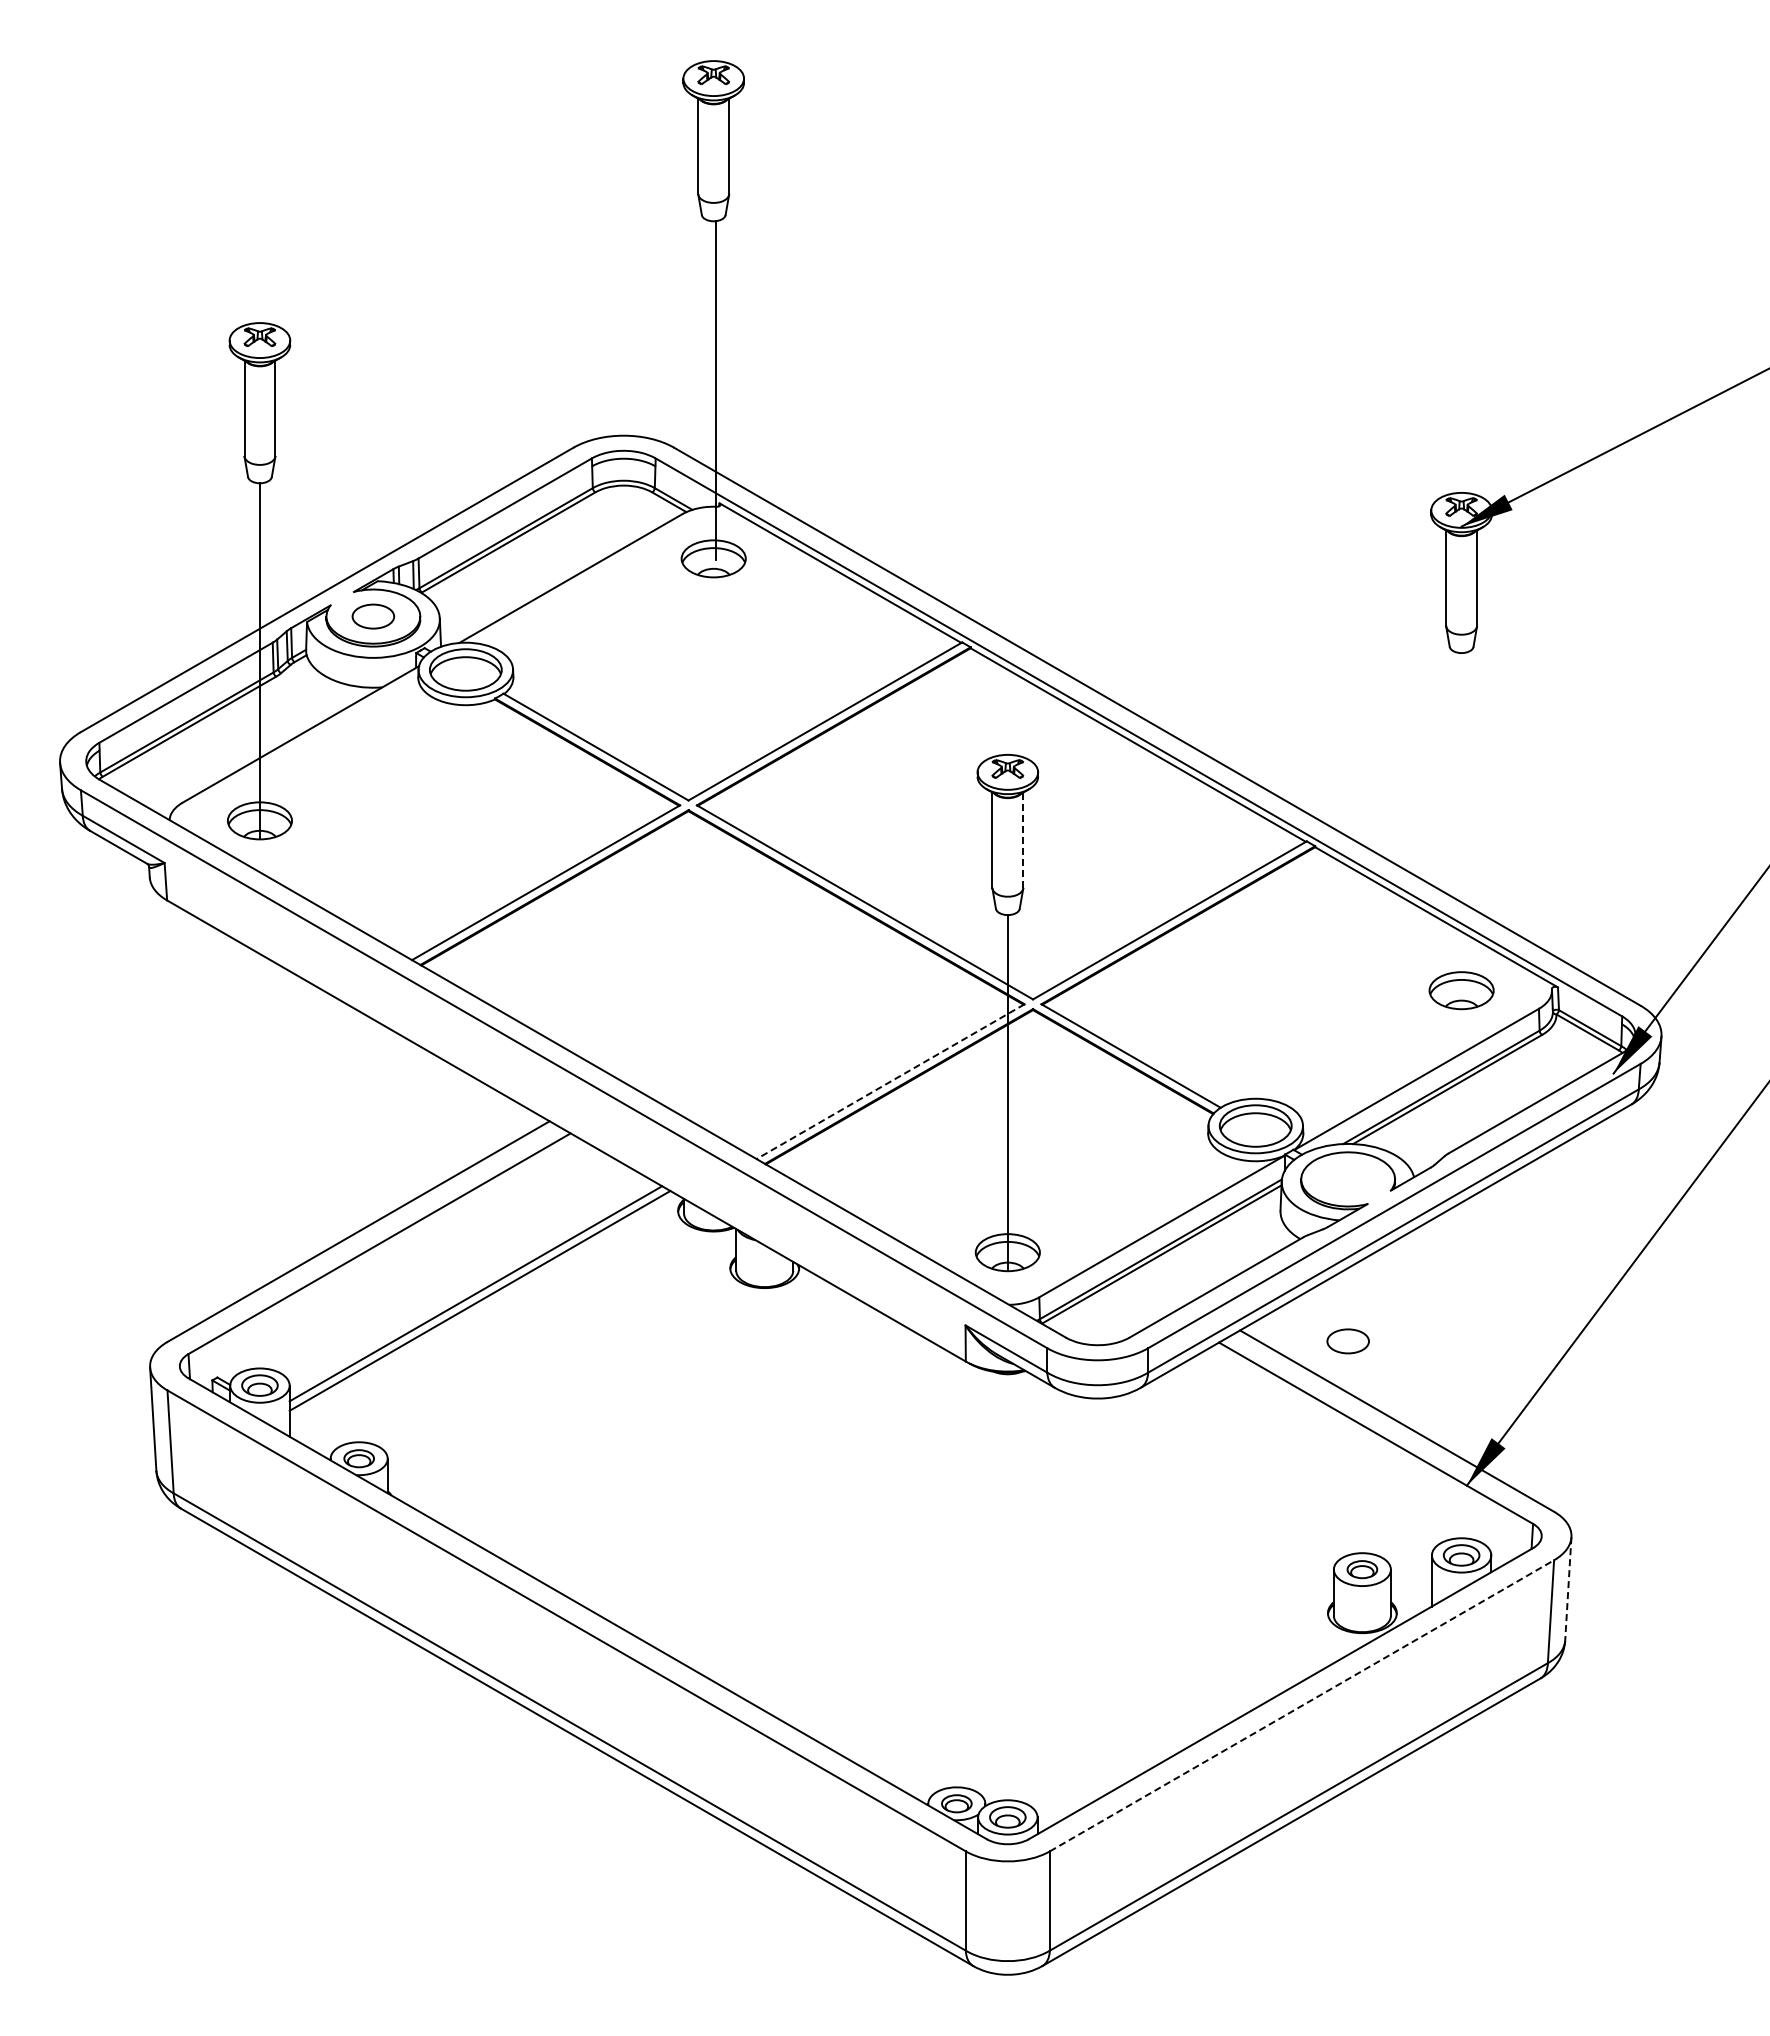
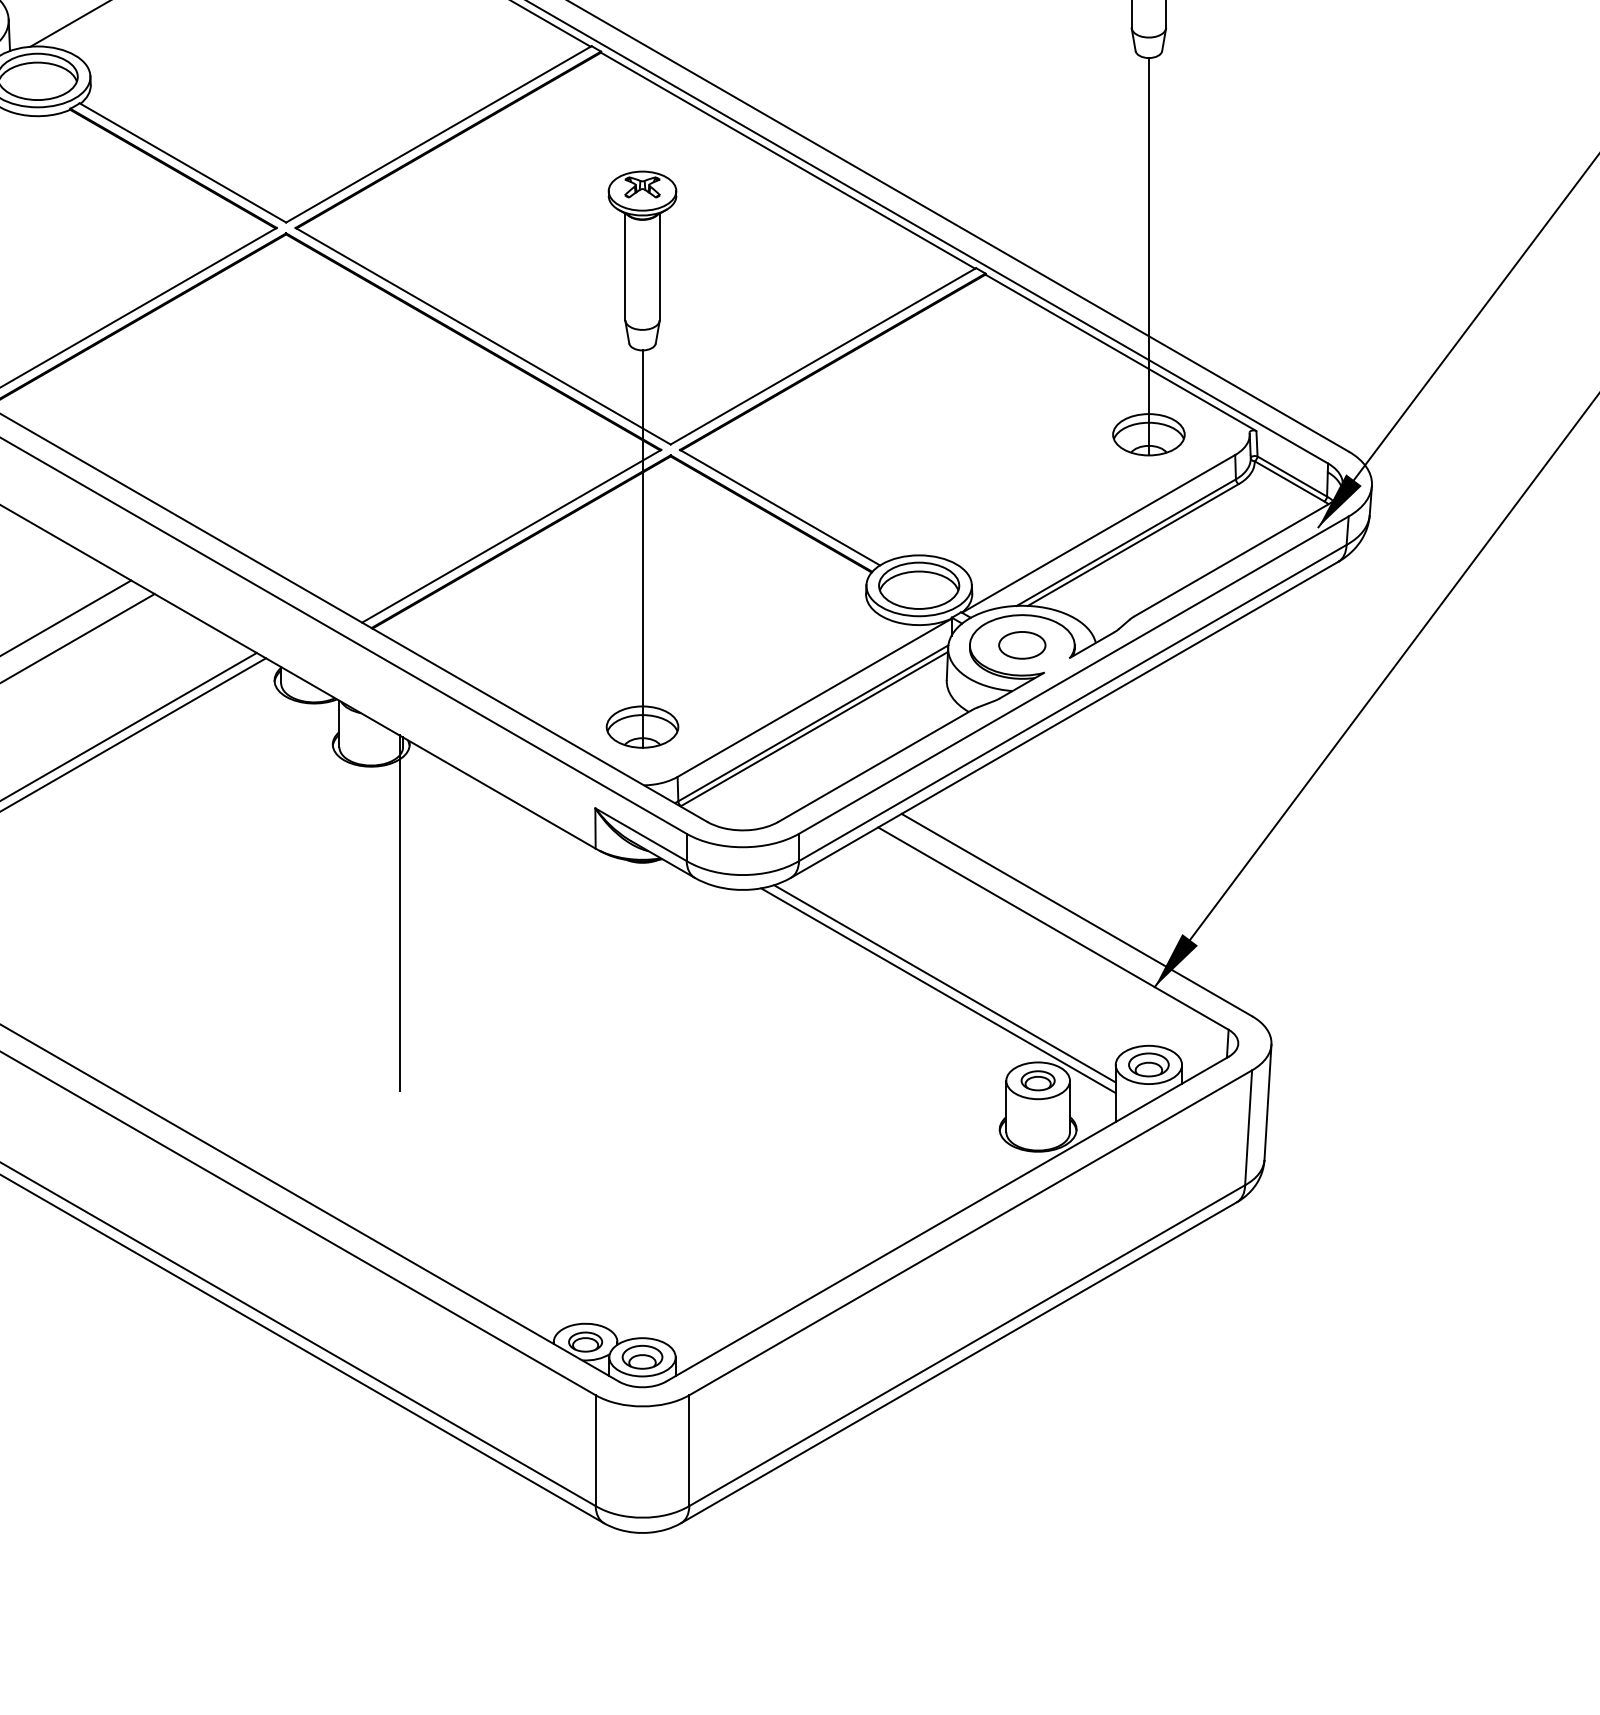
line: (1461, 831) -> (1148, 257), added
line: (1023, 840) -> (659, 267), dashed -> solid
line: (890, 1081) -> (511, 536), dashed -> solid
part: (1347, 1341) -> (1021, 645), moved
line: (790, 1419) -> (399, 913), added
line: (1278, 1482) -> (944, 983), added
line: (1272, 1488) -> (937, 990), added
line: (1568, 1588) -> (1268, 1101), dashed -> solid
line: (1302, 1705) -> (971, 1232), dashed -> solid

